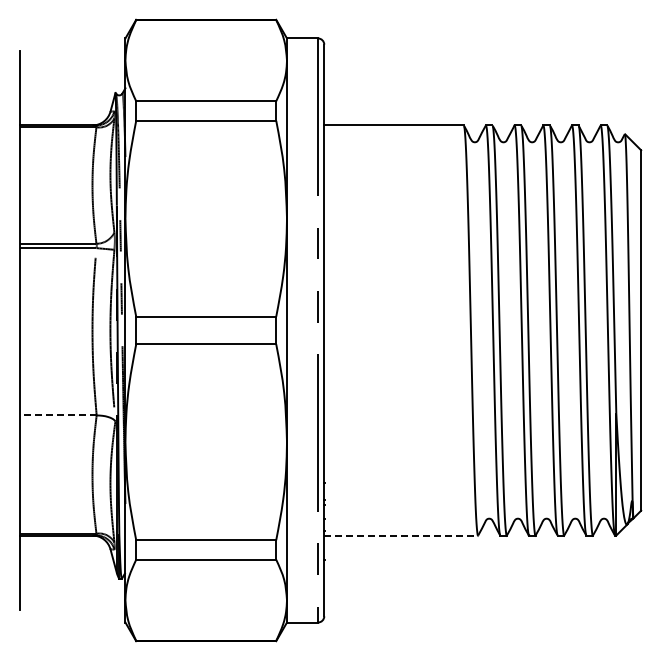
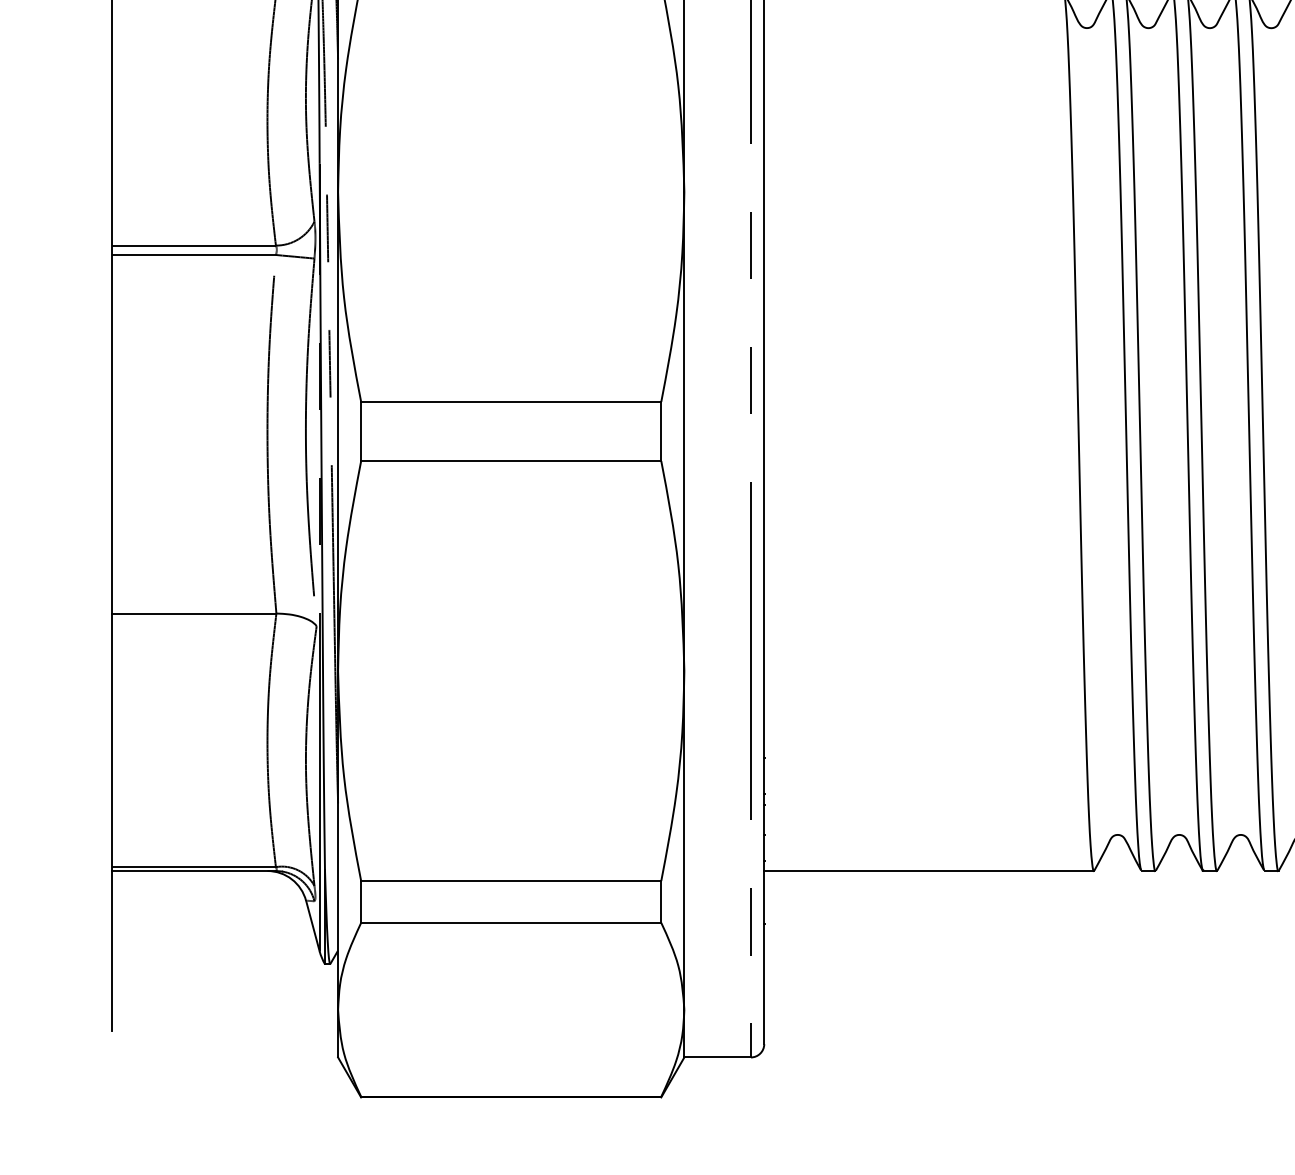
line: (57, 415) -> (192, 613), dashed -> solid
line: (401, 535) -> (929, 870), dashed -> solid

